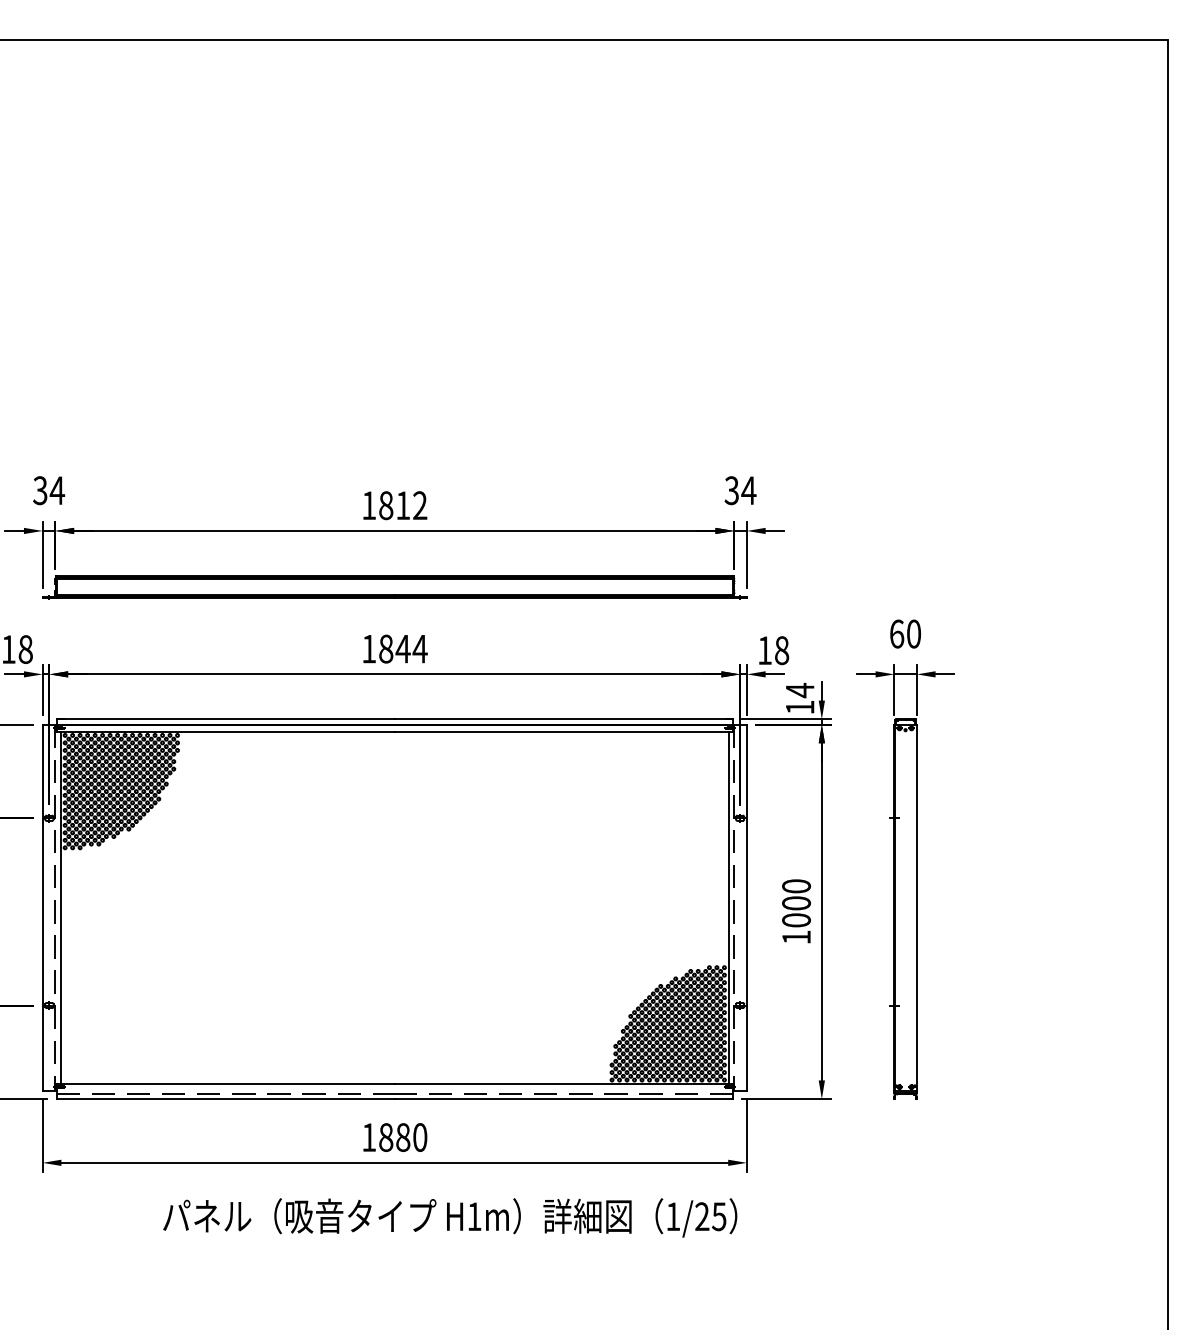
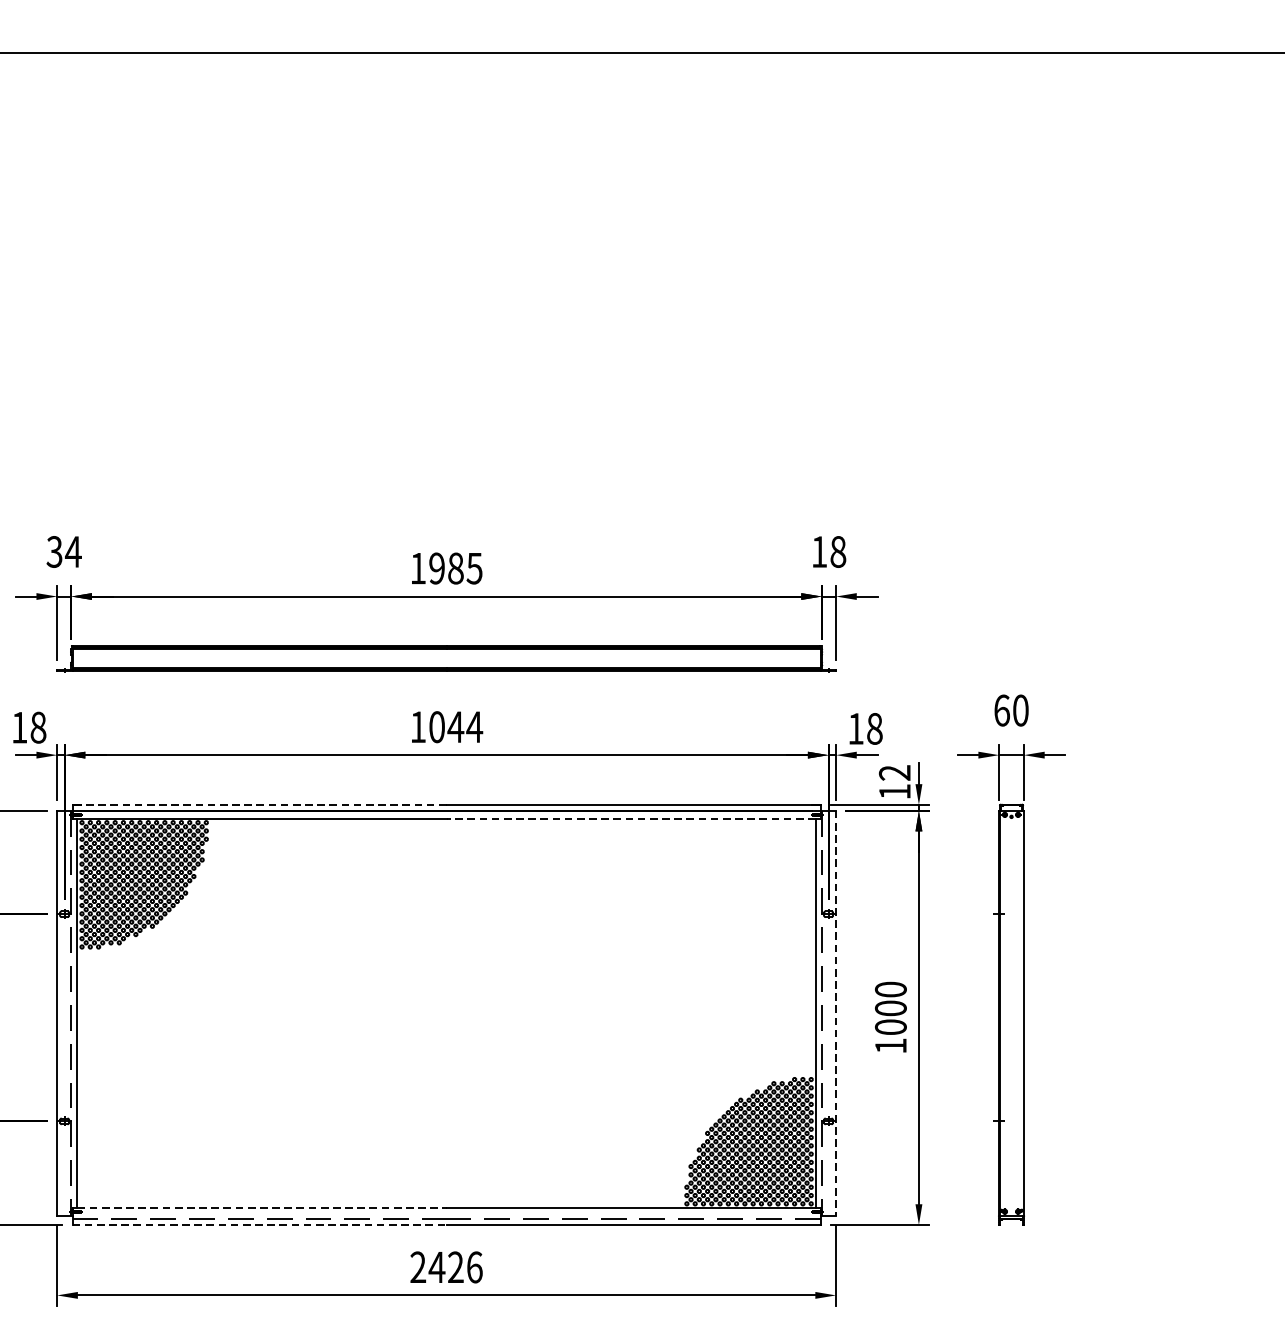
text: (740, 490) -> (828, 551), 34 -> 18
text: (403, 505) -> (456, 568), 1812 -> 1985
text: (386, 649) -> (437, 727), 1844 -> 1044
text: (799, 690) -> (894, 772), 14 -> 12
line: (225, 719) -> (259, 805), solid -> dashed
line: (561, 731) -> (630, 818), solid -> dashed
line: (746, 908) -> (835, 1014), solid -> dashed
line: (227, 1083) -> (261, 1207), solid -> dashed
line: (226, 1099) -> (260, 1225), solid -> dashed
text: (394, 1137) -> (446, 1267), 1880 -> 2426

